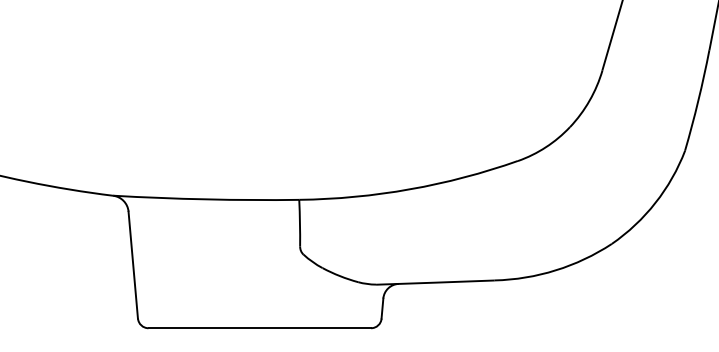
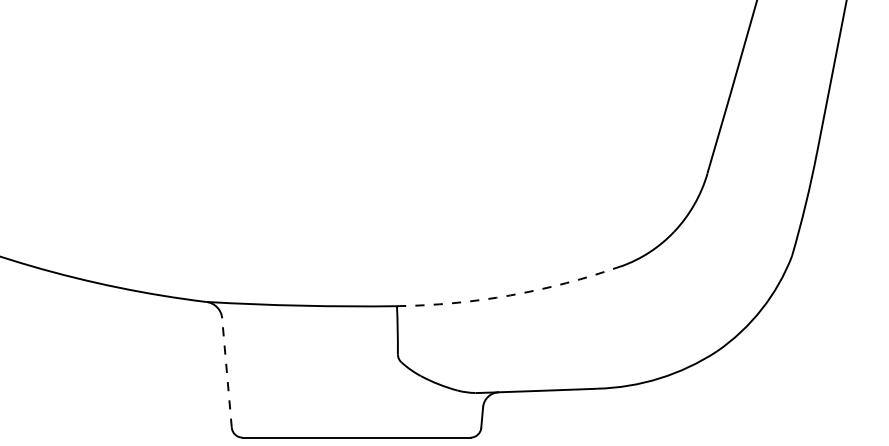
arc: (410, 189) -> (510, 295), solid -> dashed
line: (132, 265) -> (226, 373), solid -> dashed

